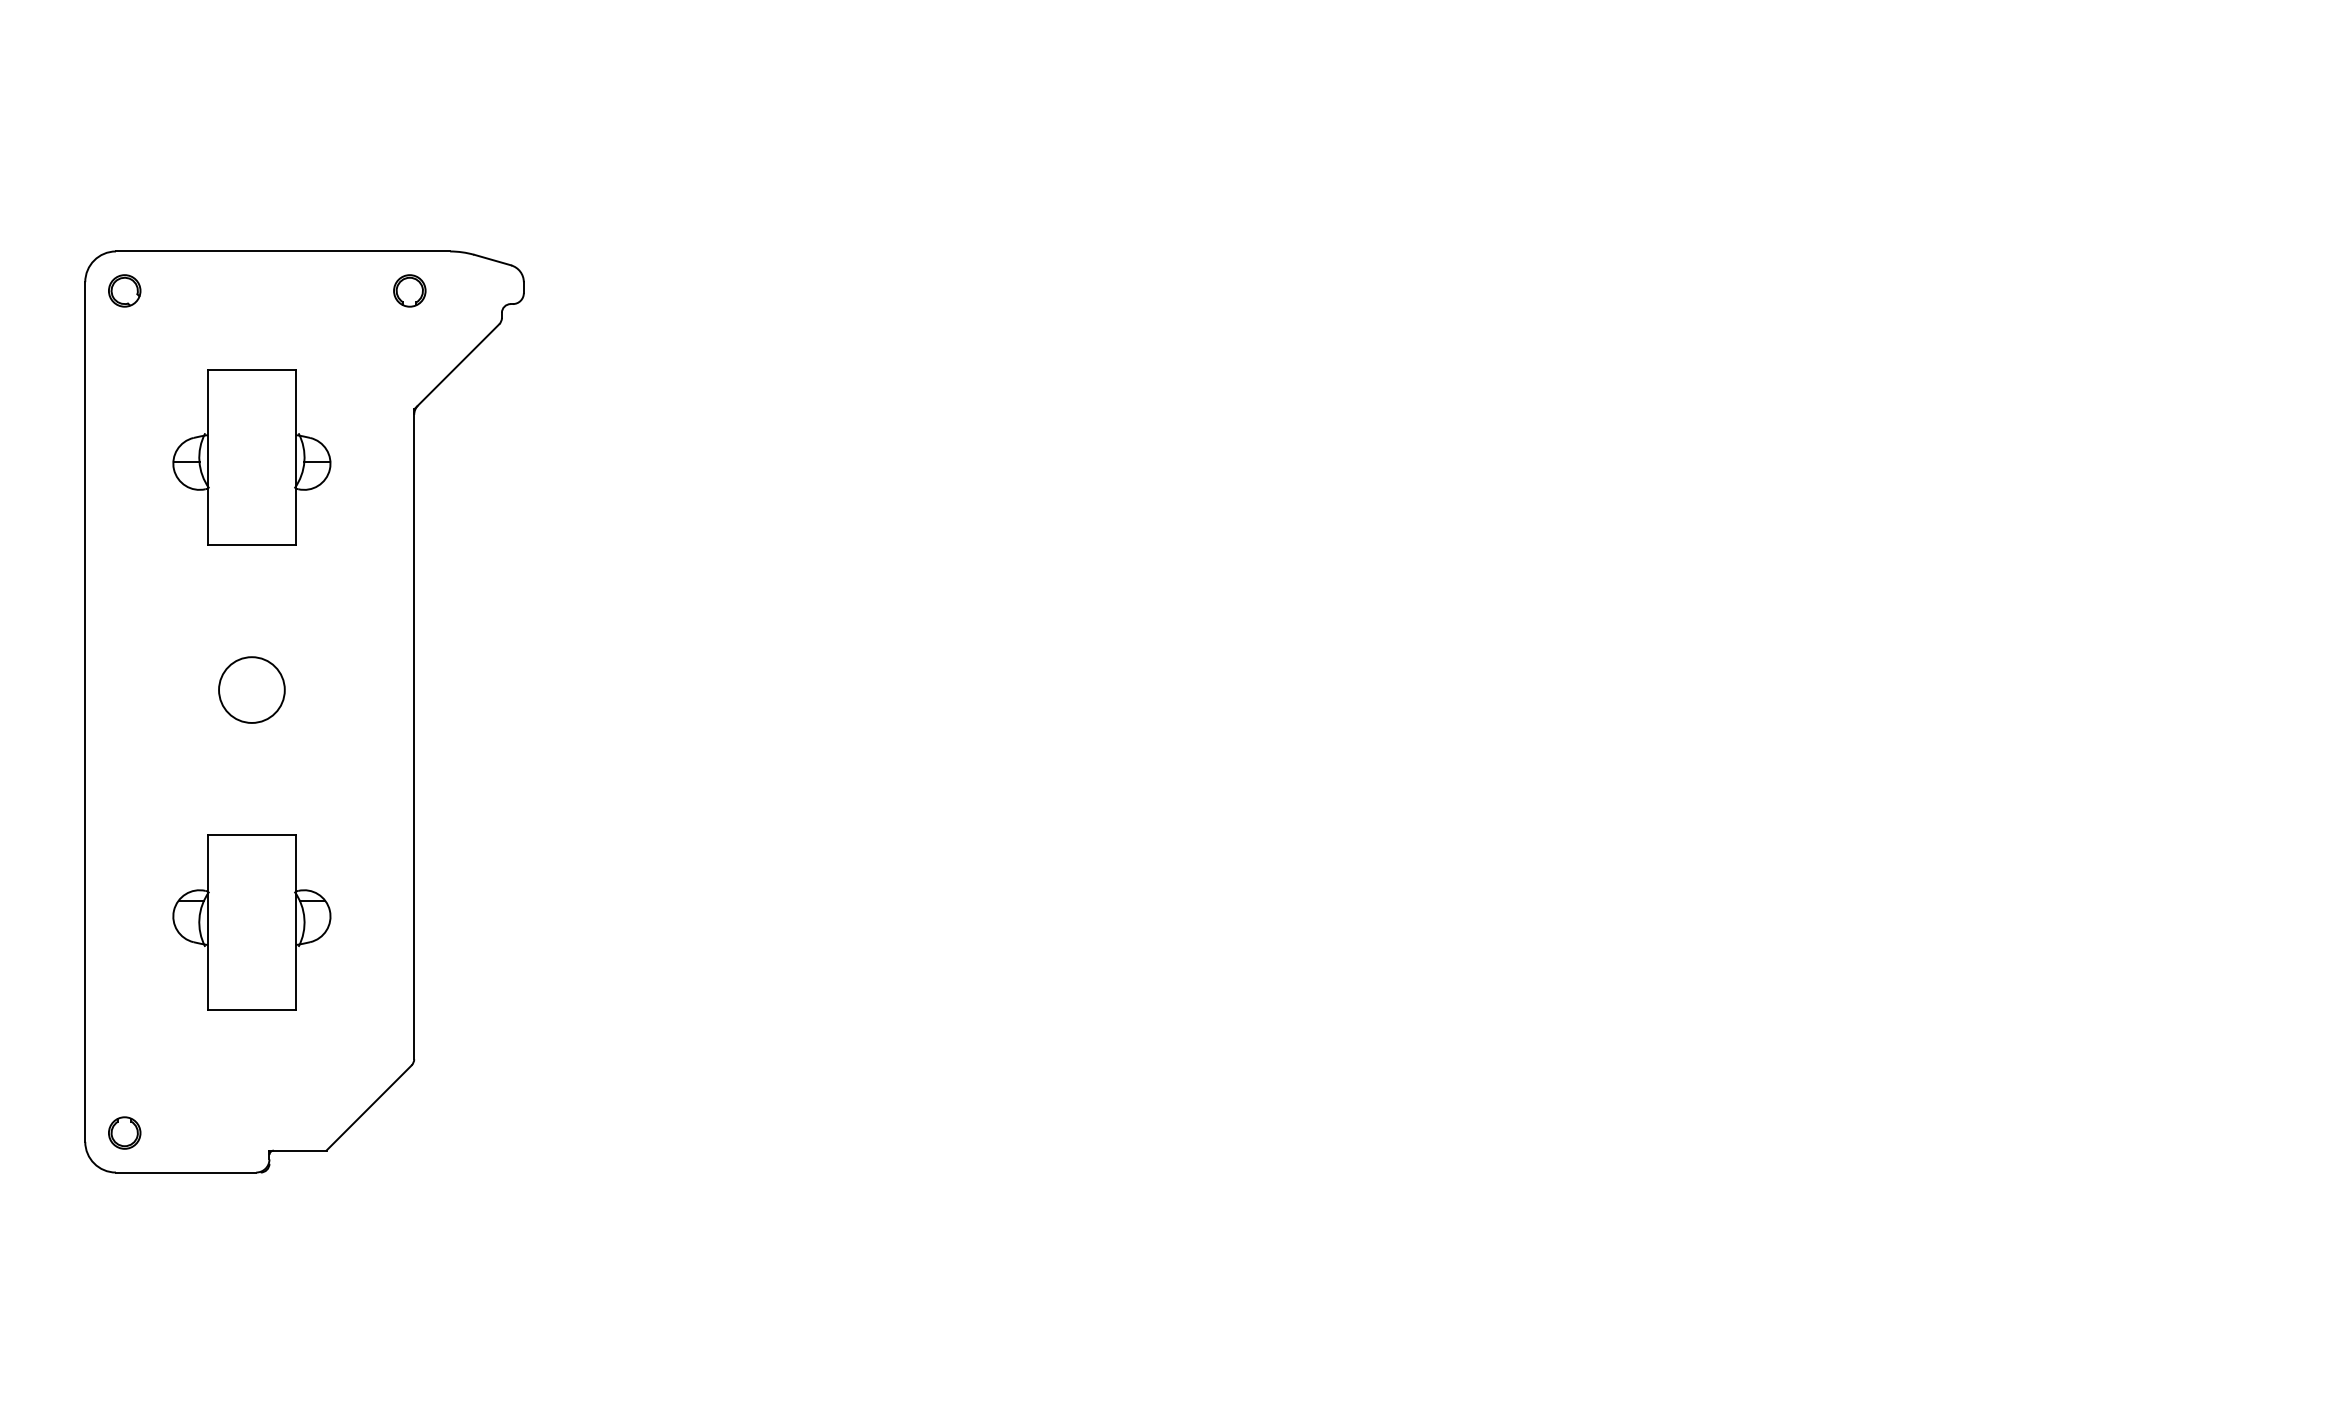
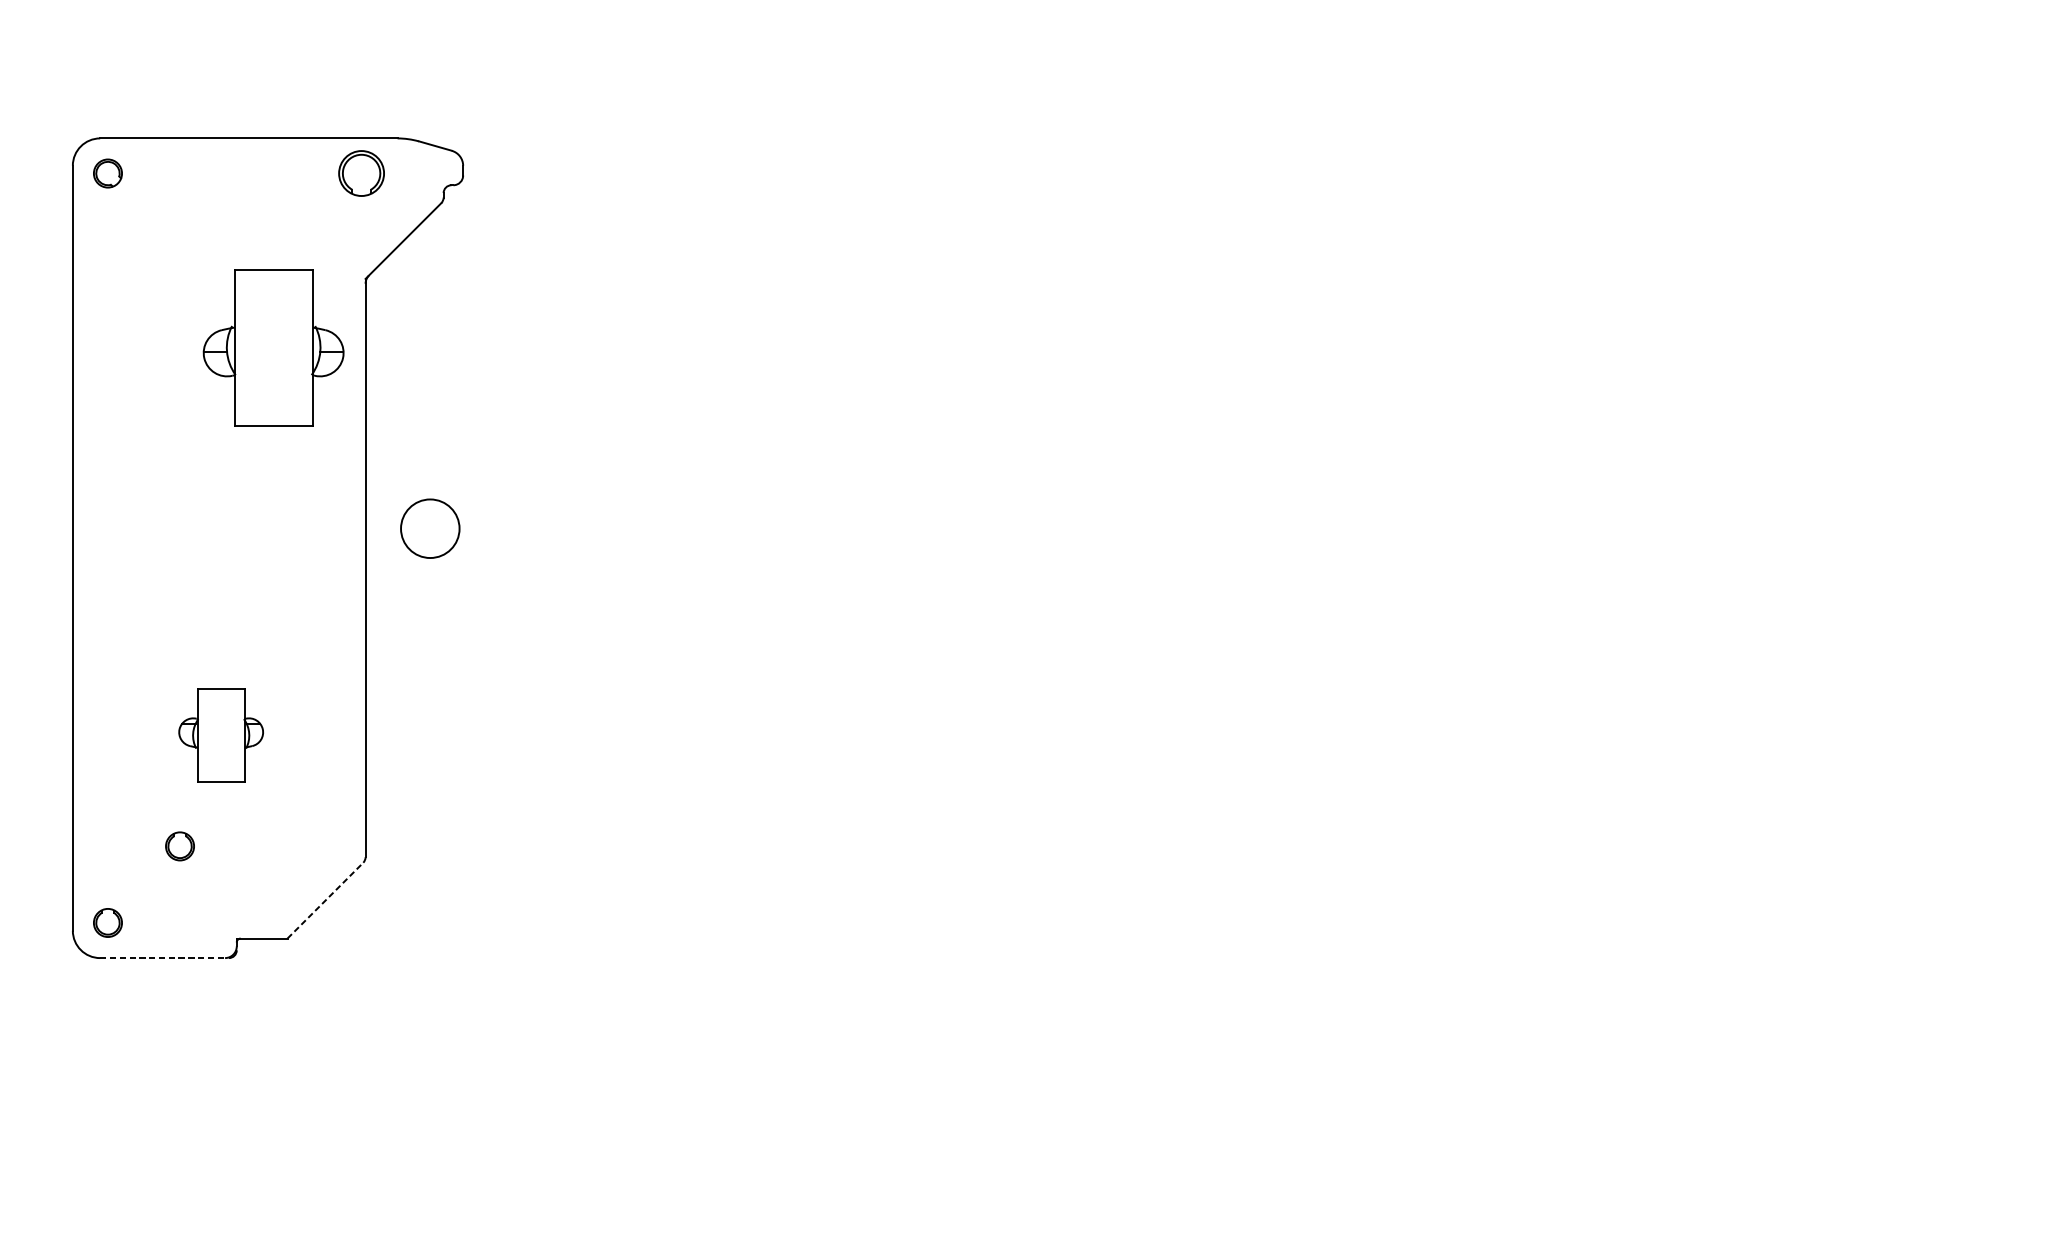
part: (409, 290) -> (361, 173), size x1.6
part: (251, 457) -> (273, 347), moved
circle: (251, 689) -> (429, 528), moved
part: (251, 922) -> (220, 735), size x0.6
part: (205, 1046) -> (179, 845), added
line: (369, 1107) -> (325, 900), solid -> dashed
line: (186, 1172) -> (162, 958), solid -> dashed

